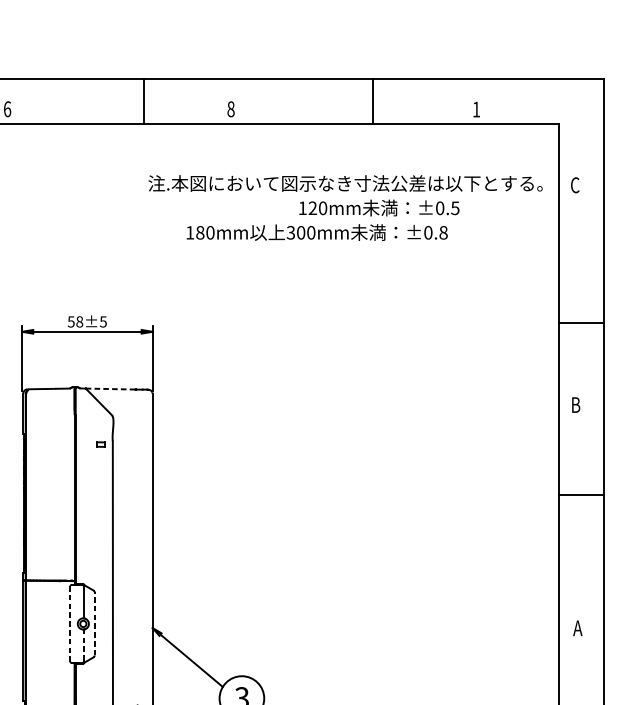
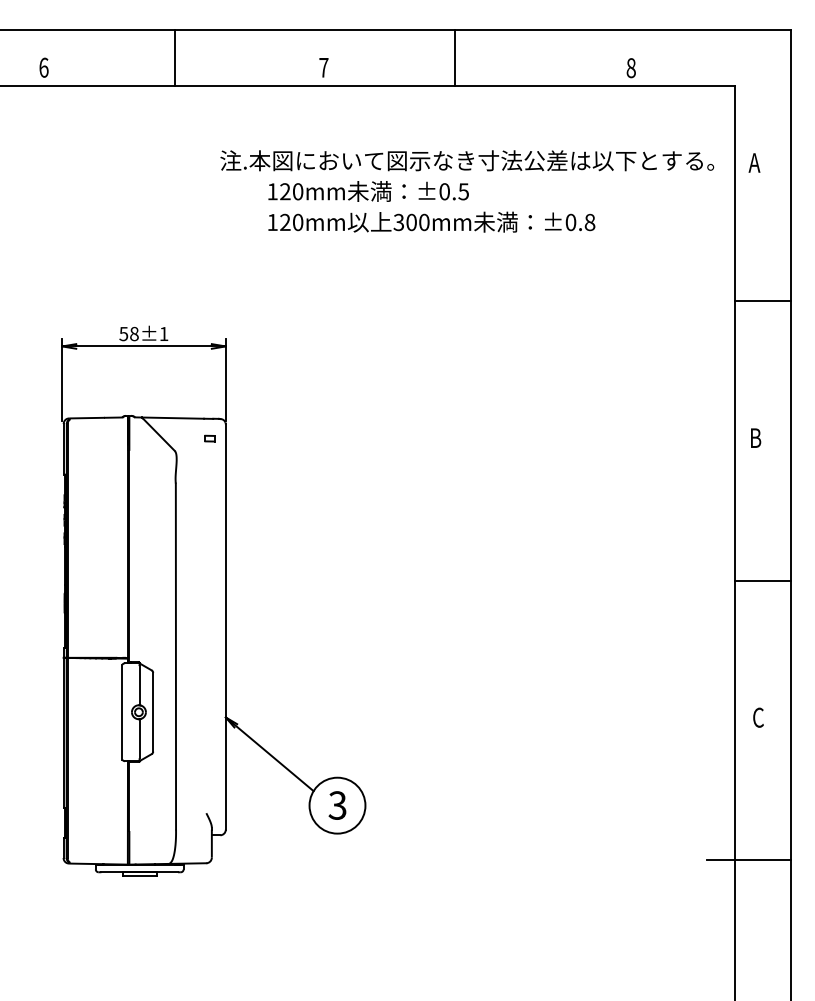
line: (144, 101) -> (175, 57), moved
line: (373, 101) -> (455, 57), moved
text: (230, 109) -> (323, 67), 8 -> 7
text: (475, 109) -> (630, 68), 1 -> 8
text: (574, 185) -> (754, 163), C -> A
text: (379, 208) -> (368, 191), moved
text: (200, 232) -> (285, 222), 180mm -> 120mm
text: (102, 322) -> (163, 334), 58±5 -> 58±1
line: (581, 323) -> (762, 301), moved
line: (110, 389) -> (173, 418), dashed -> solid
part: (100, 444) -> (209, 438), moved
line: (581, 494) -> (762, 580), moved
line: (94, 623) -> (153, 711), dashed -> solid
line: (70, 624) -> (122, 712), dashed -> solid
text: (577, 628) -> (757, 717), A -> C
line: (83, 644) -> (139, 738), dashed -> solid

